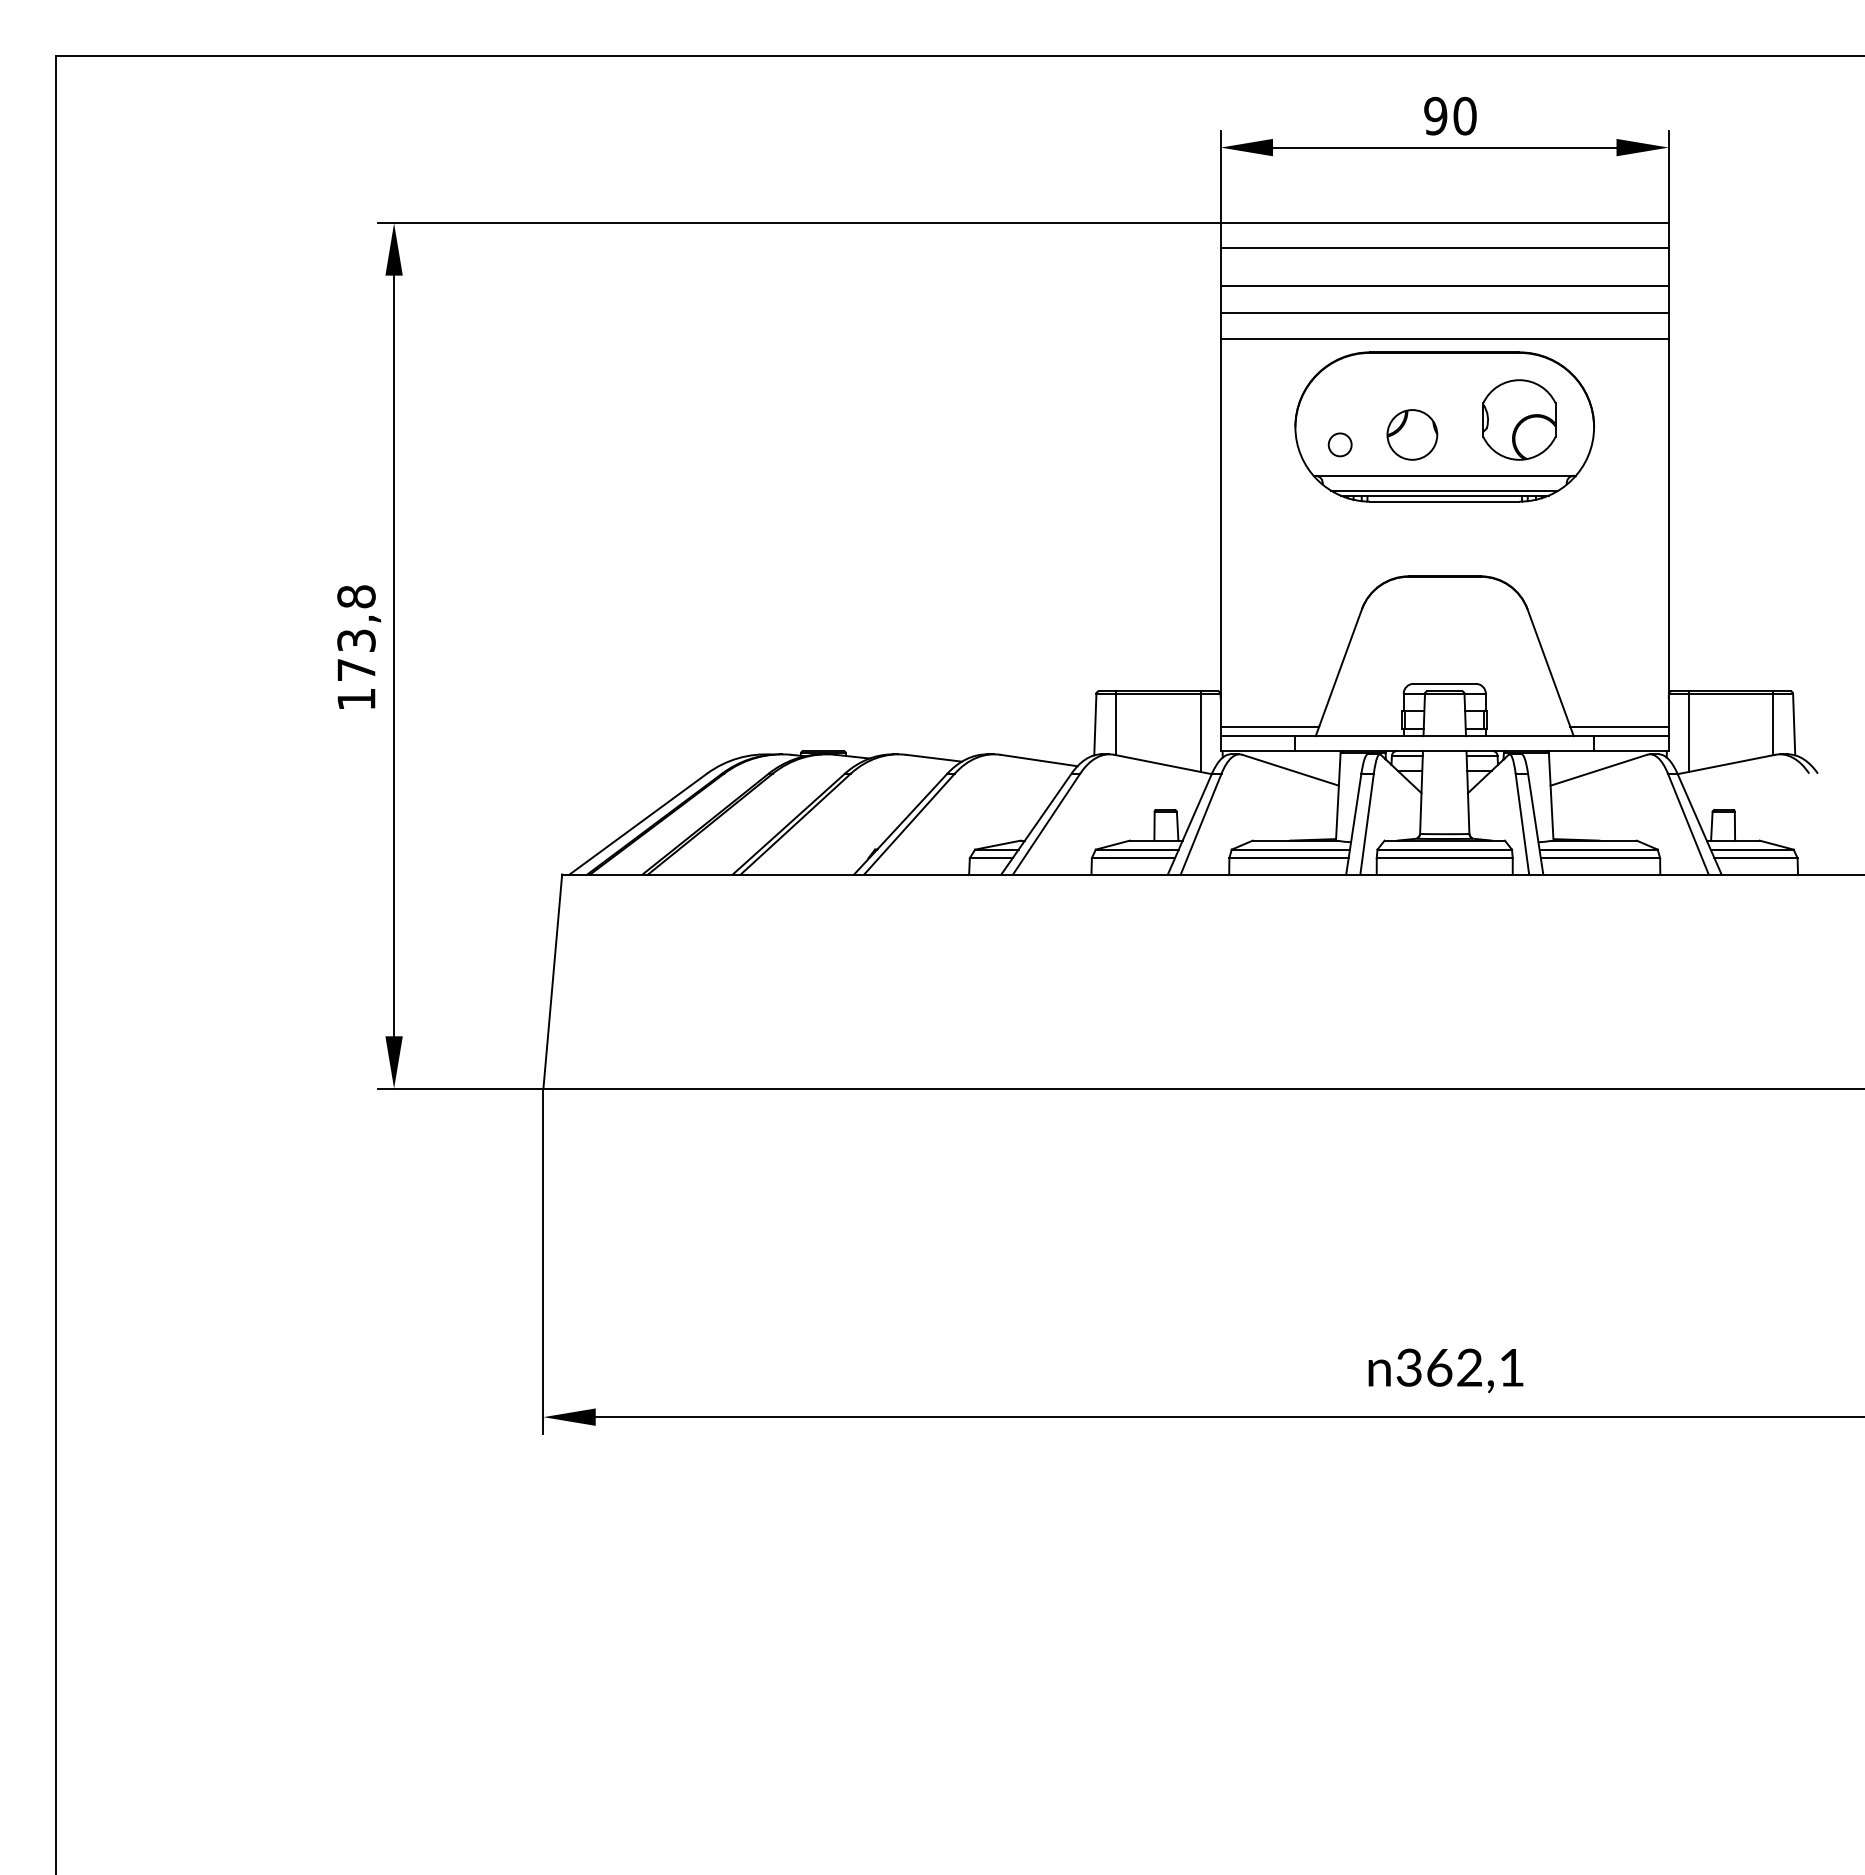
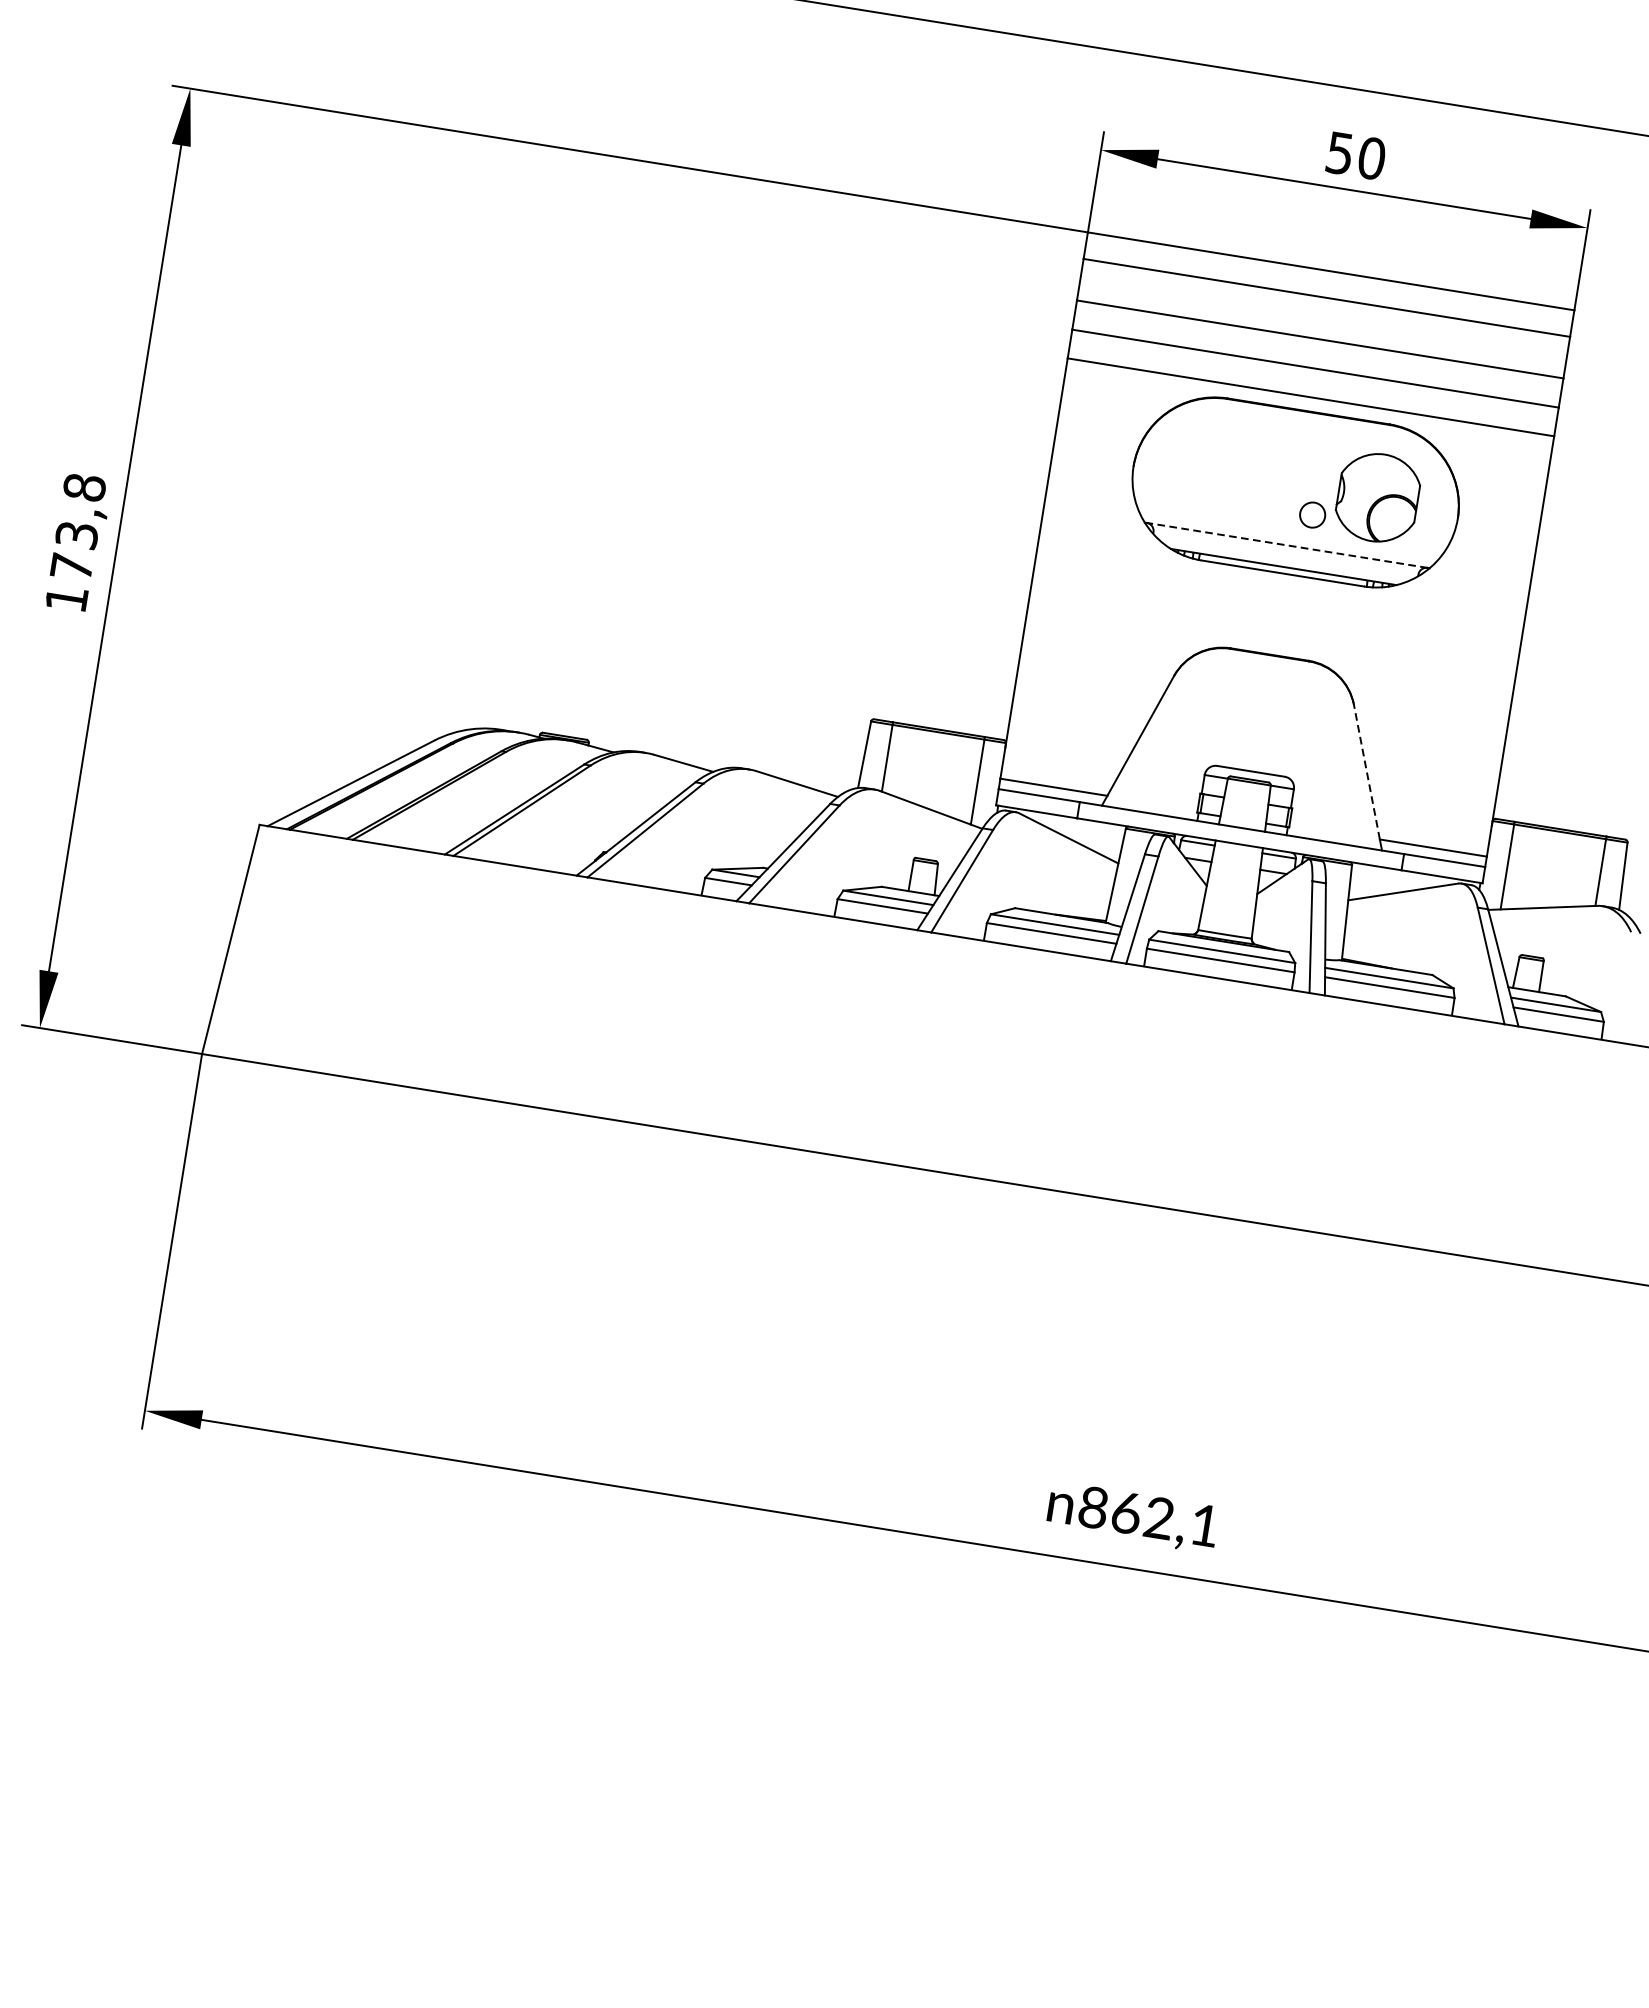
text: (1435, 115) -> (1339, 152), 90 -> 50
part: (1412, 434) -> (1259, 494), removed
circle: (1339, 444) -> (1311, 514), moved
line: (1444, 475) -> (1287, 545), solid -> dashed
line: (1444, 490) -> (1284, 561), removed
line: (1548, 667) -> (1366, 771), solid -> dashed
text: (1408, 1367) -> (1092, 1507), 362,1 -> 862,1

